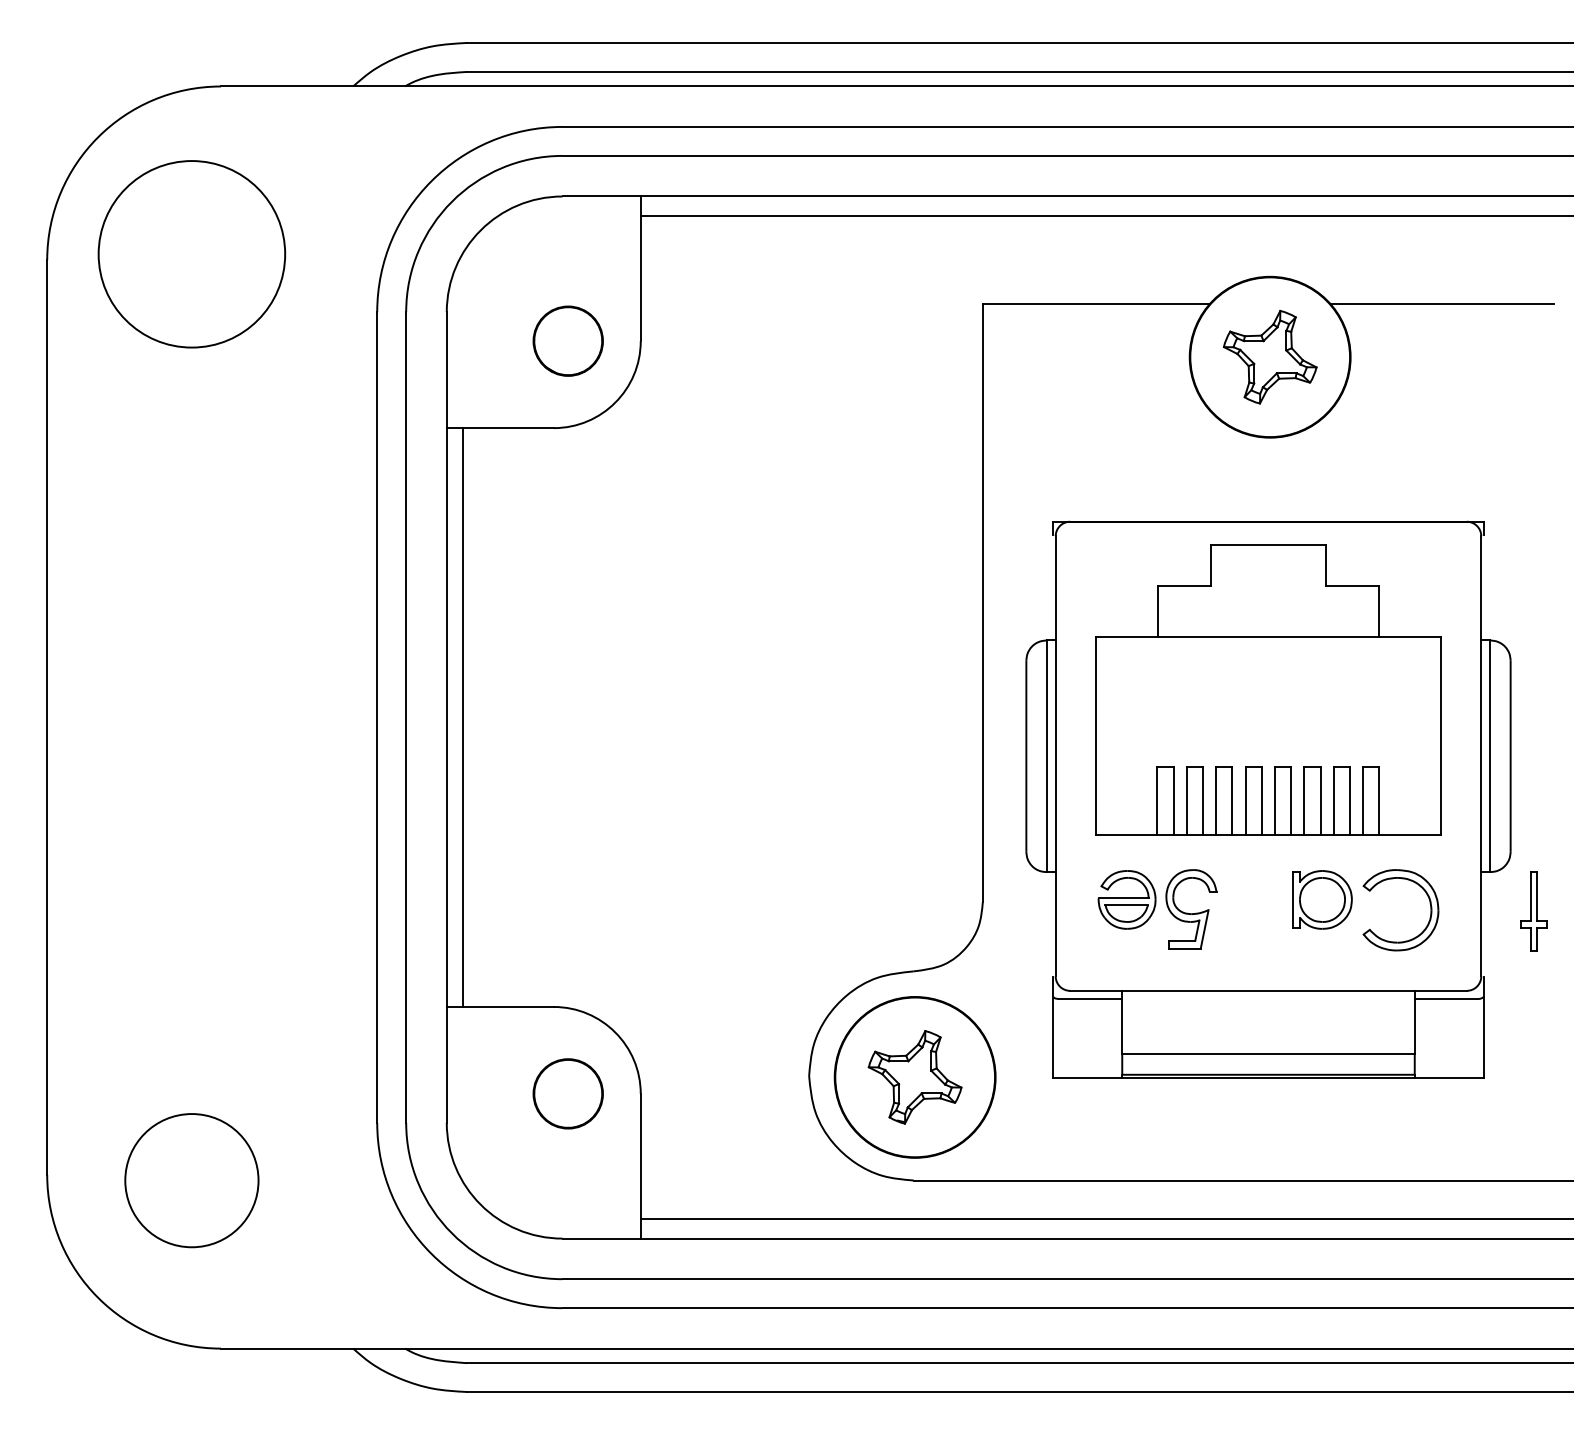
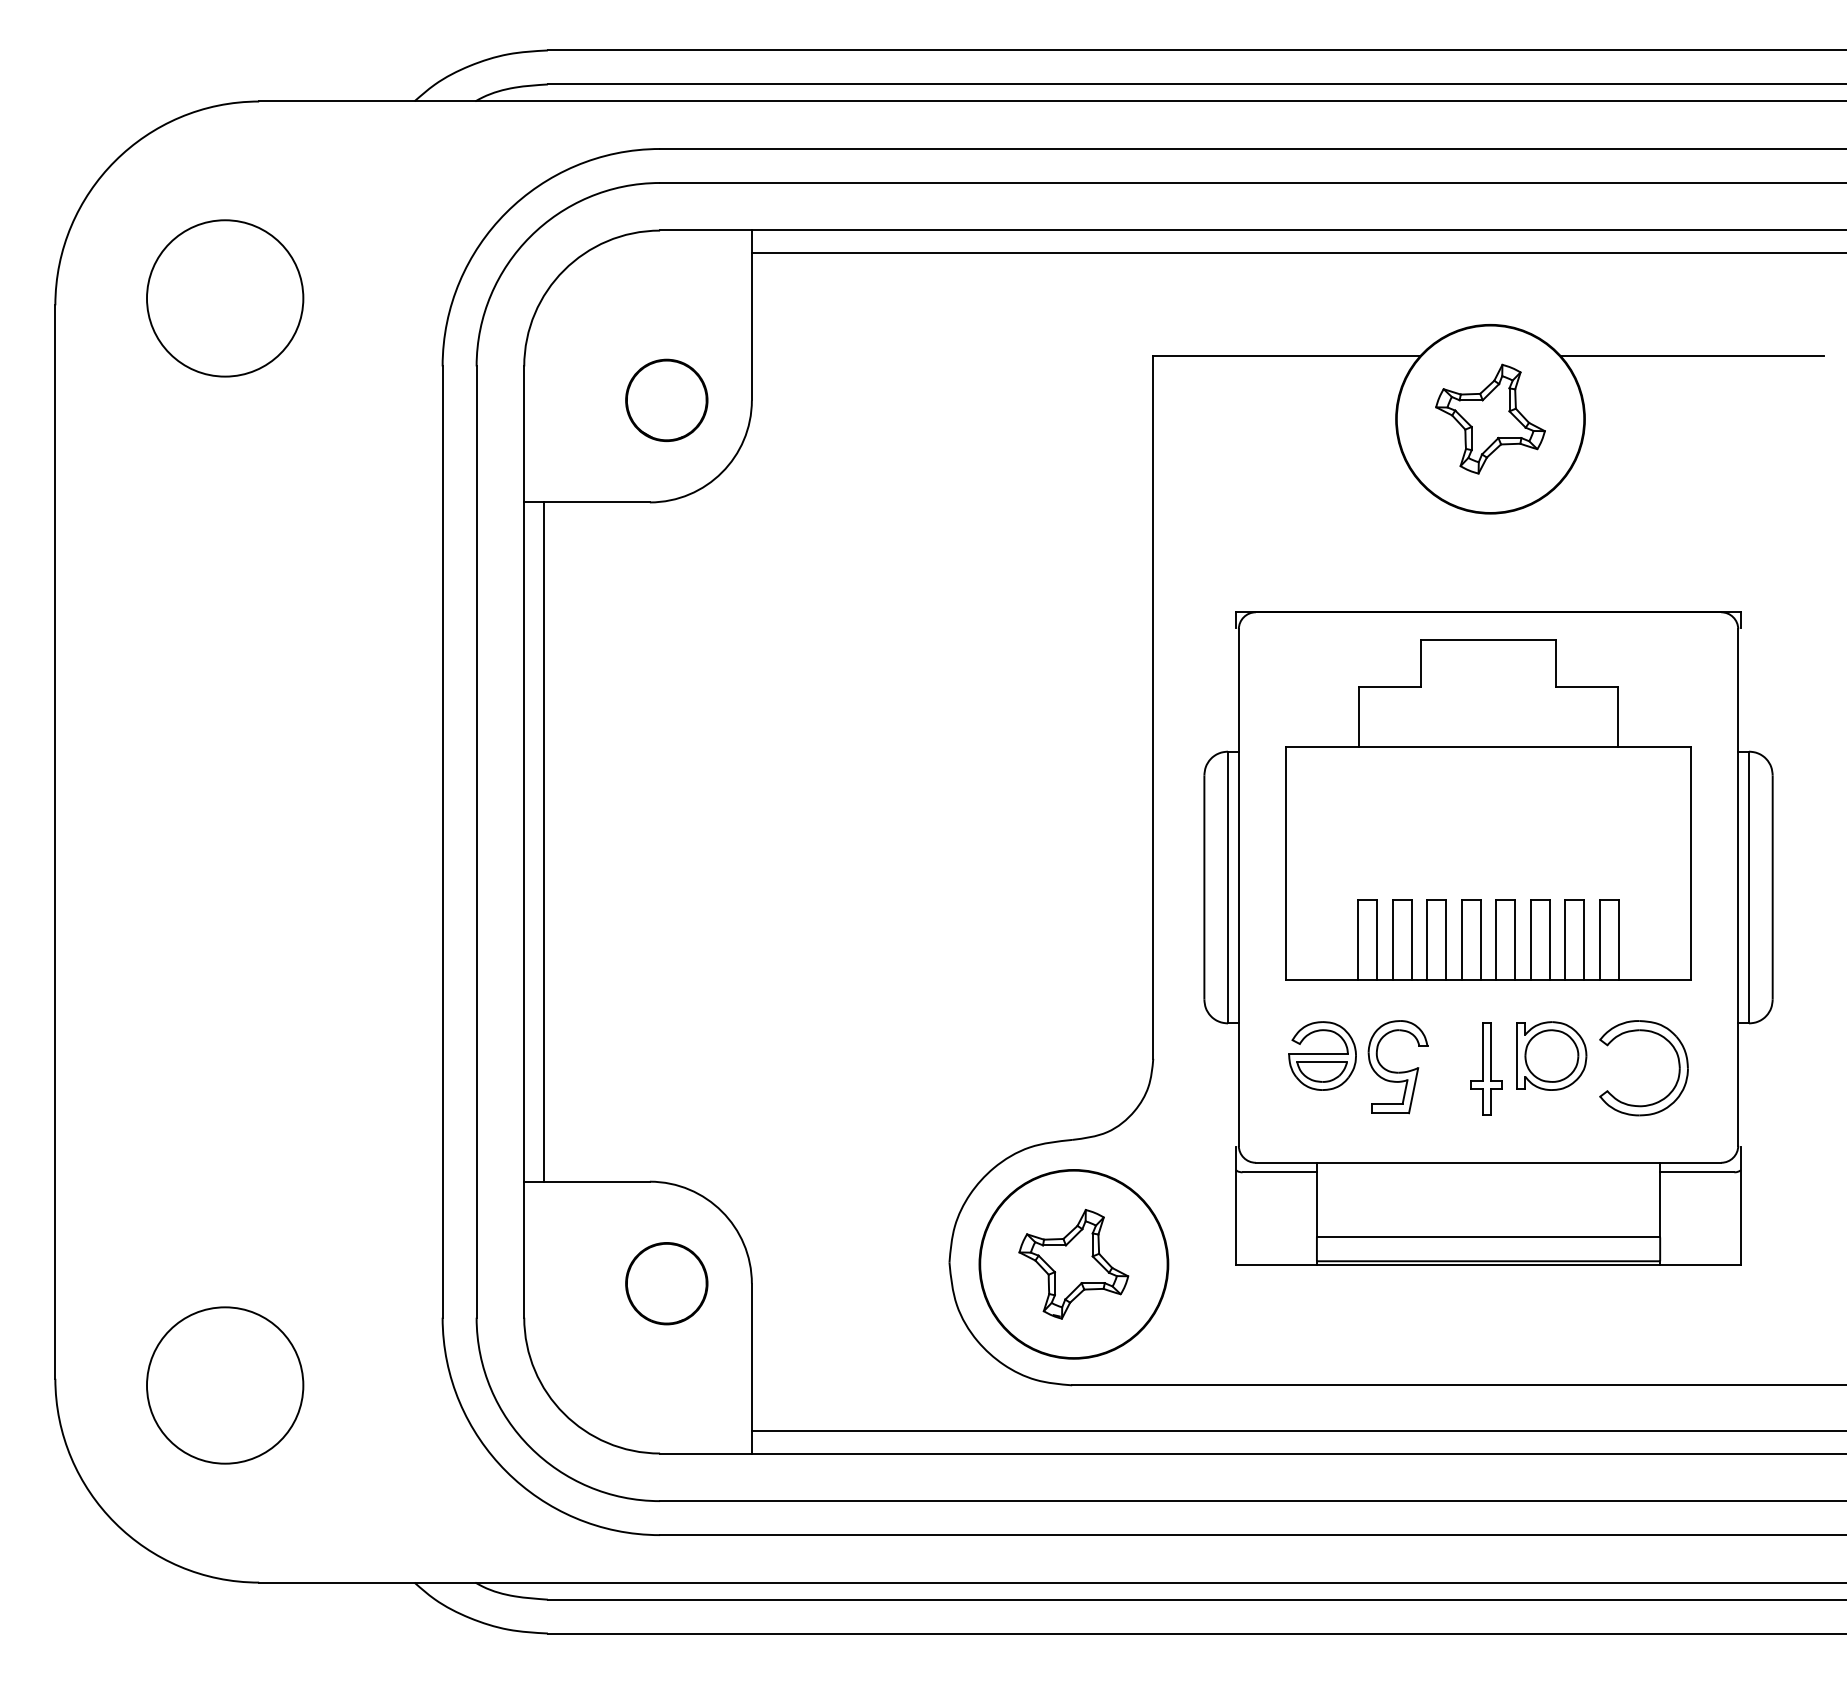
circle: (191, 253) -> (224, 297), size x0.71
part: (1533, 911) -> (1486, 1069), moved

